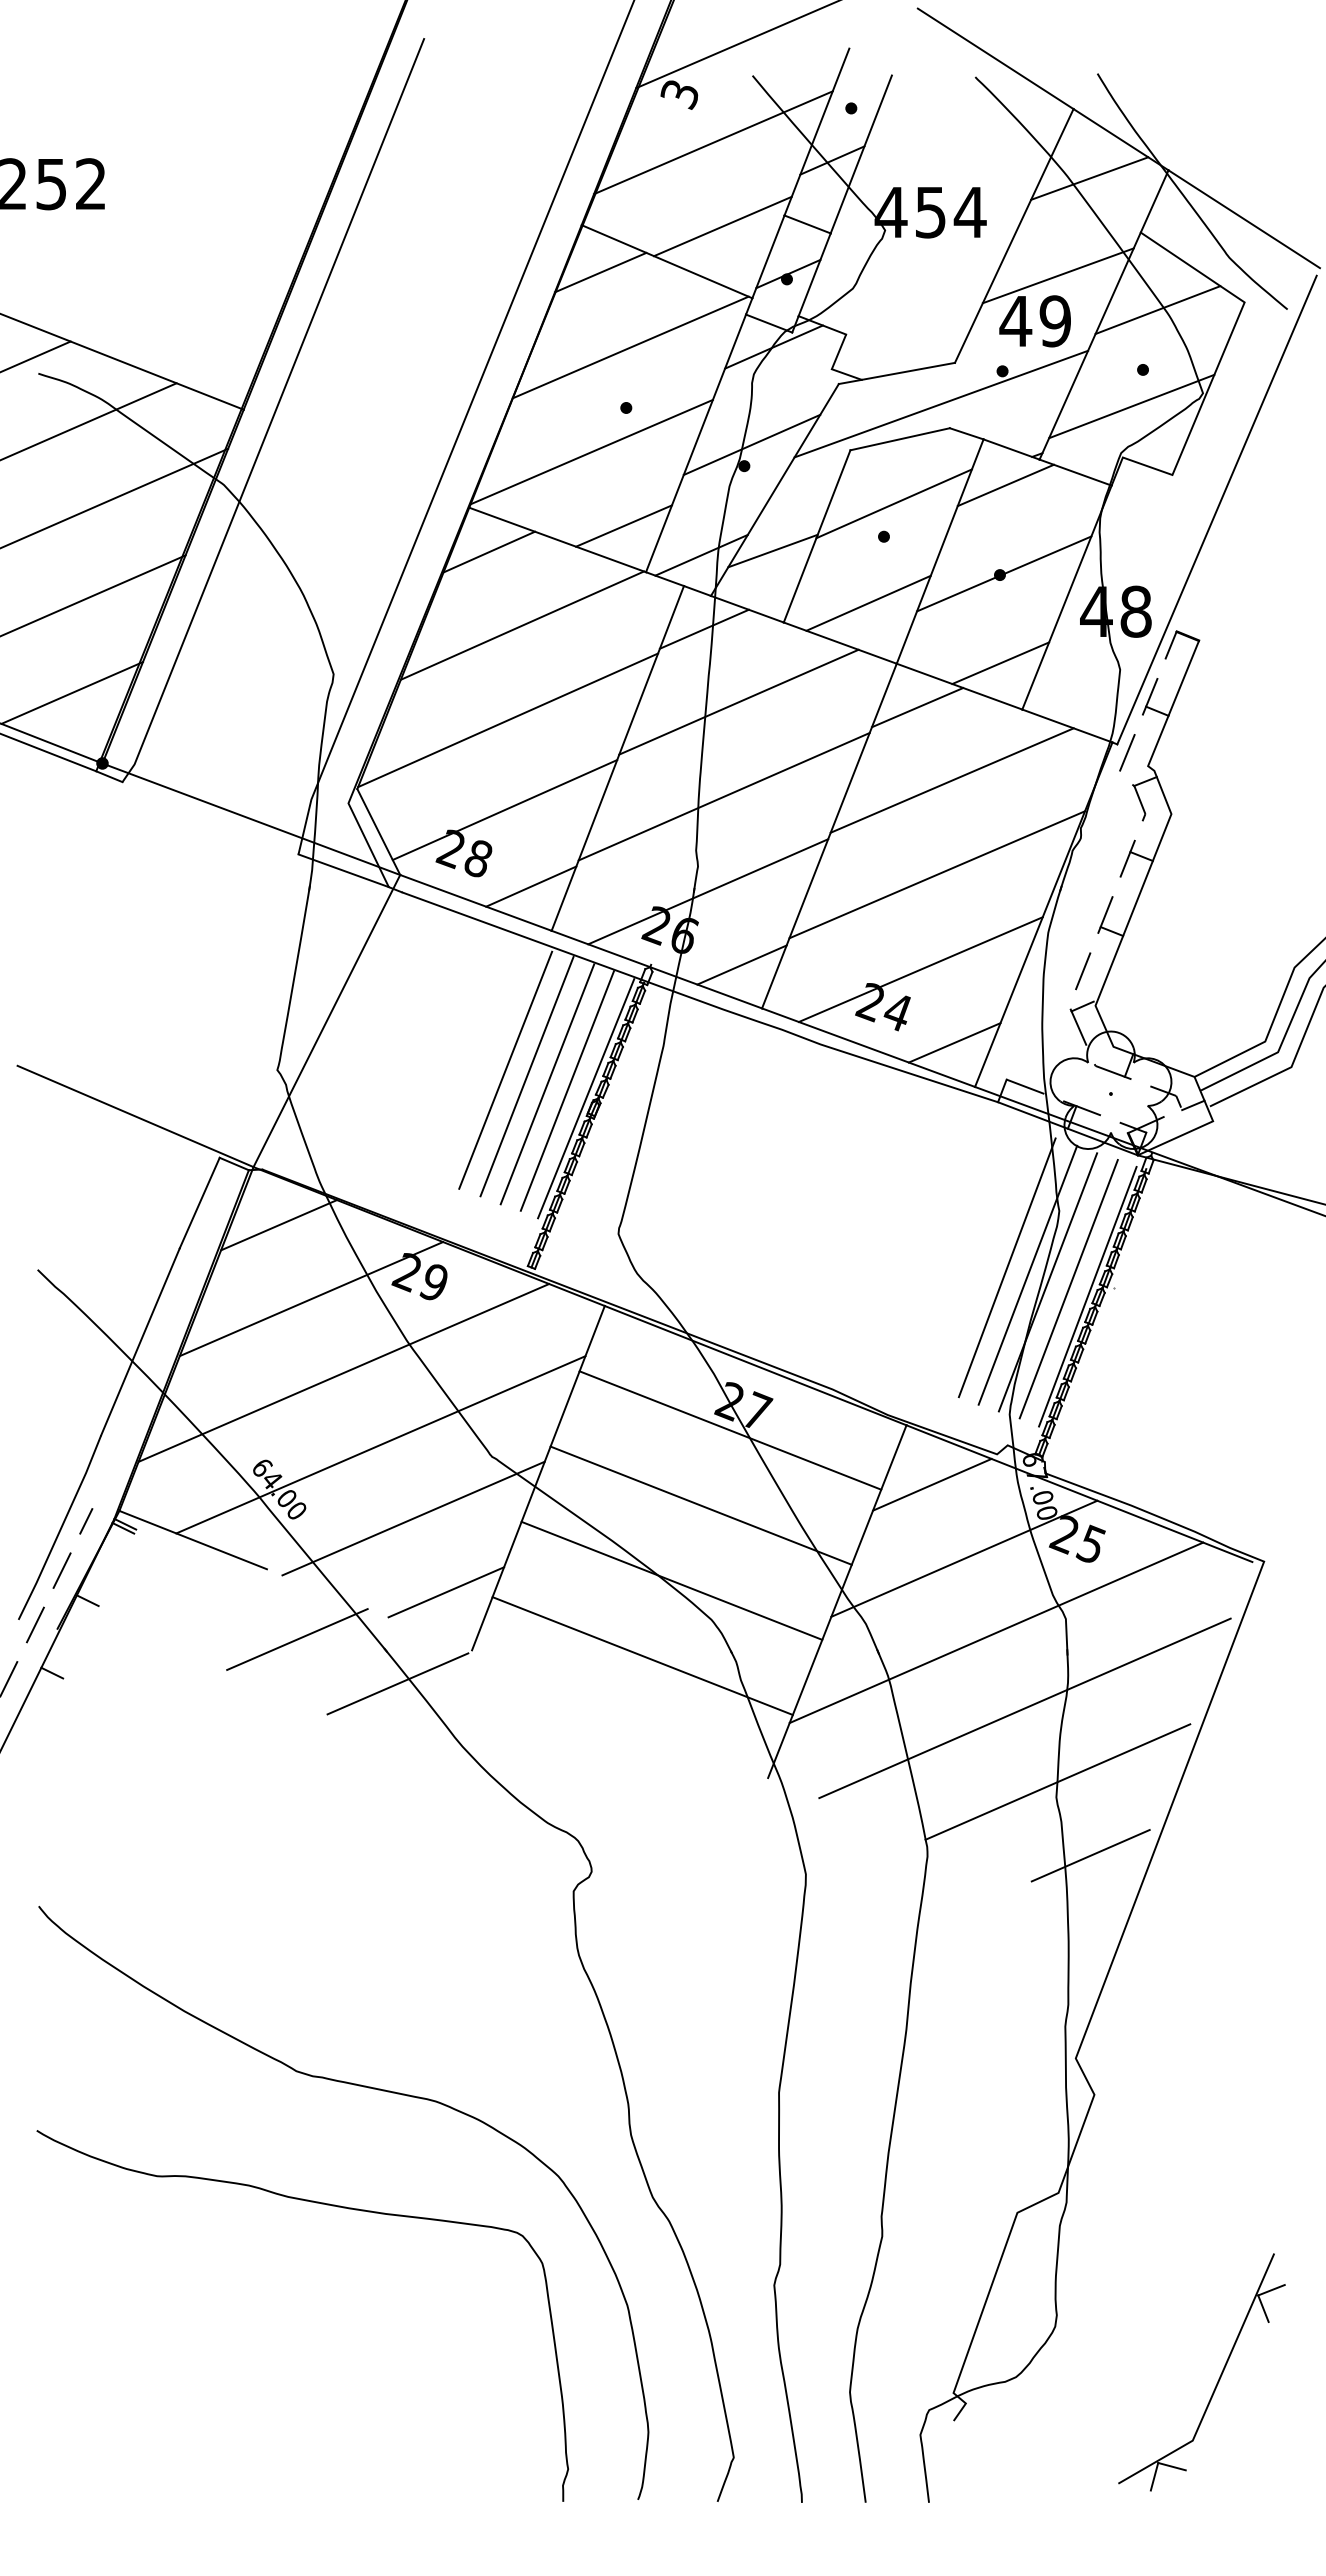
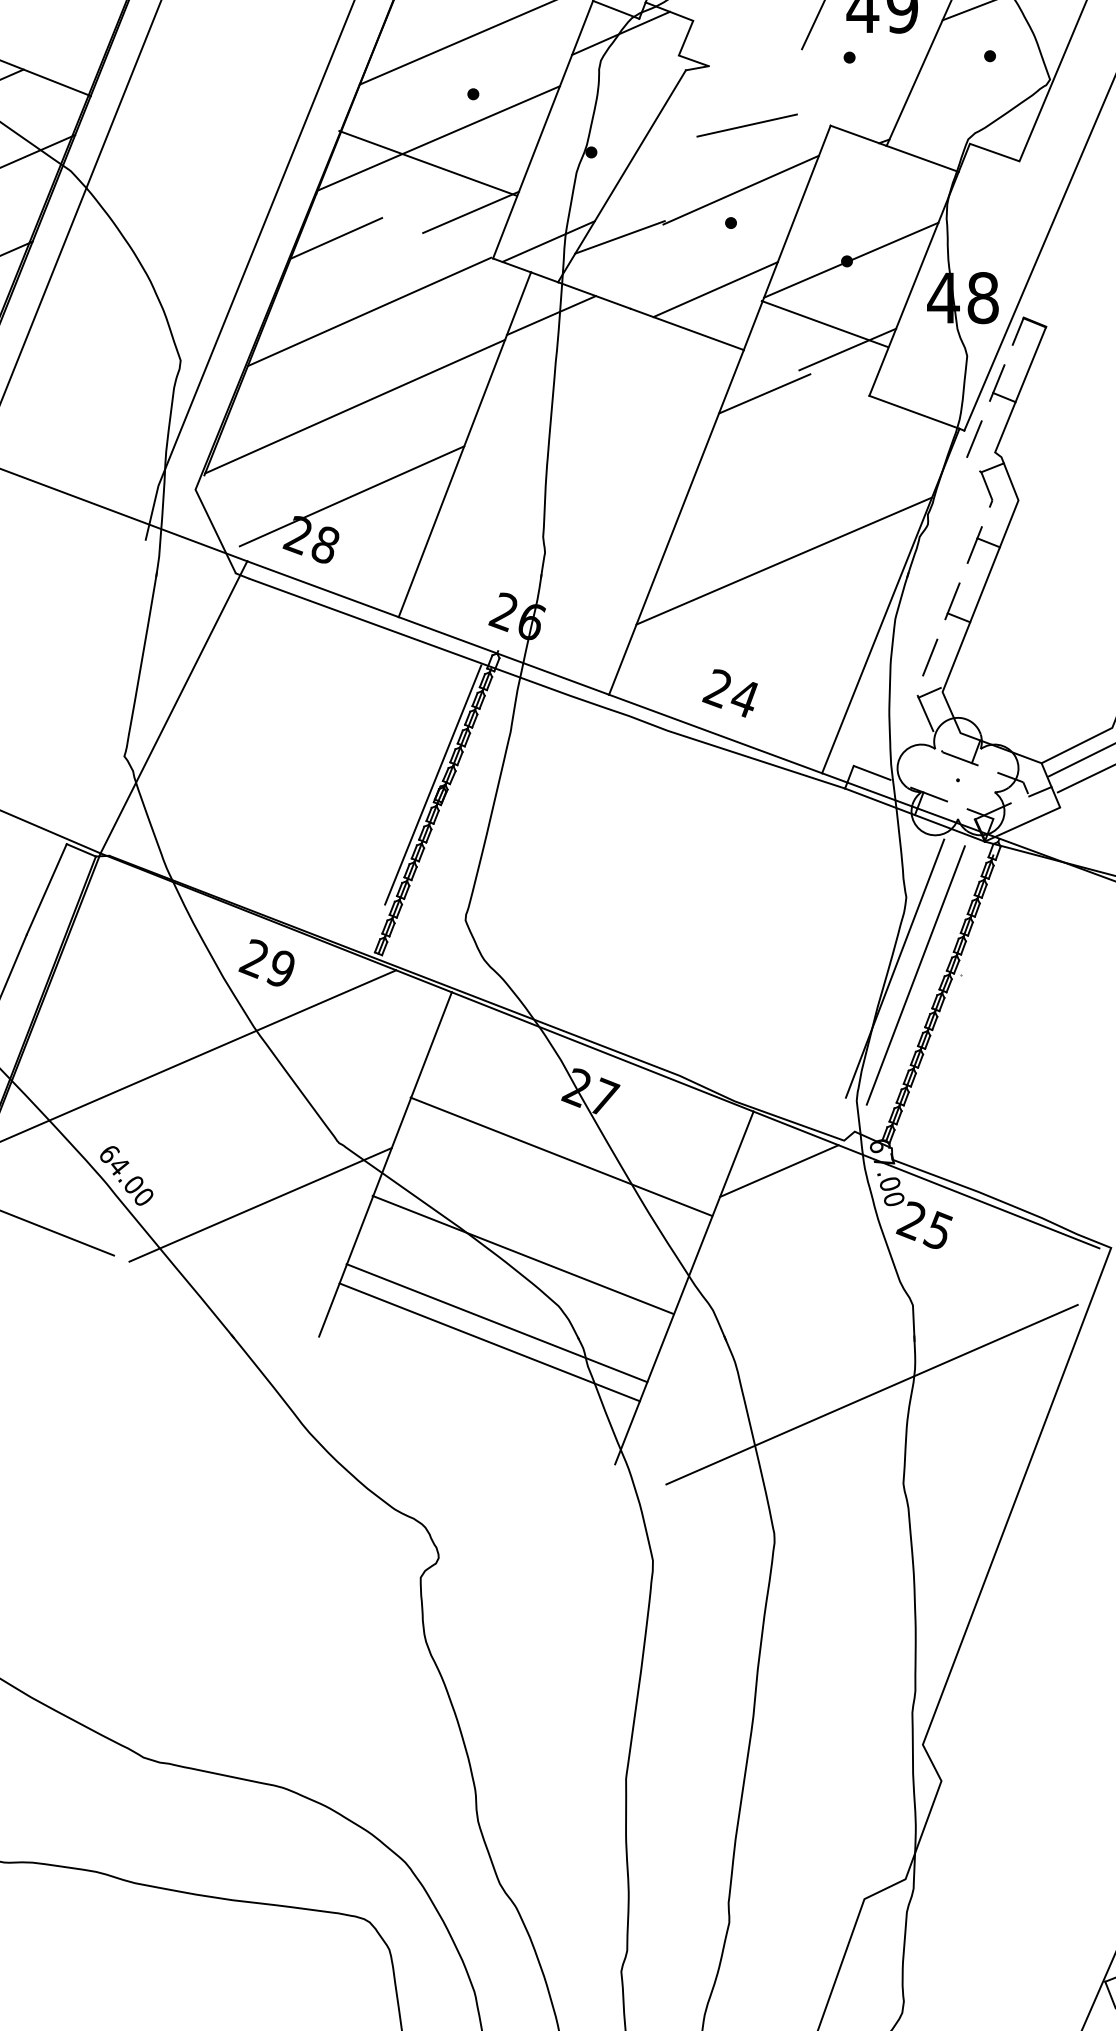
line: (907, 370) -> (754, 56), removed
line: (941, 403) -> (788, 89), removed
line: (1131, 406) -> (978, 92), removed
line: (966, 433) -> (813, 119), removed
line: (751, 444) -> (598, 130), removed
line: (1005, 485) -> (852, 171), removed
line: (816, 536) -> (663, 222), removed
line: (557, 539) -> (427, 162), moved
line: (959, 686) -> (824, 323), moved
line: (738, 701) -> (585, 387), removed
line: (951, 780) -> (798, 466), removed
line: (723, 796) -> (570, 482), removed
line: (378, 832) -> (225, 518), removed
line: (343, 870) -> (190, 556), removed
line: (531, 886) -> (378, 572), removed
line: (708, 891) -> (555, 577), removed
line: (741, 964) -> (588, 650), removed
line: (920, 969) -> (767, 655), removed
line: (954, 1042) -> (801, 728), removed
line: (505, 1069) -> (352, 755), removed
line: (526, 1076) -> (373, 762), removed
line: (547, 1084) -> (394, 770), removed
line: (567, 1090) -> (414, 776), removed
line: (279, 1225) -> (126, 911), removed
line: (1006, 1267) -> (853, 953), removed
line: (1027, 1274) -> (874, 960), removed
line: (1087, 1296) -> (934, 982), removed
line: (311, 1299) -> (158, 985), removed
line: (730, 1430) -> (561, 1156), moved
line: (380, 1444) -> (227, 1130), removed
line: (700, 1505) -> (522, 1254), moved
line: (964, 1558) -> (811, 1244), removed
line: (671, 1580) -> (496, 1322), moved
line: (446, 1592) -> (293, 1278), removed
line: (996, 1632) -> (843, 1318), removed
line: (297, 1639) -> (144, 1325), removed
line: (397, 1683) -> (244, 1369), removed
line: (1057, 1781) -> (904, 1467), removed
line: (1090, 1855) -> (937, 1541), removed

